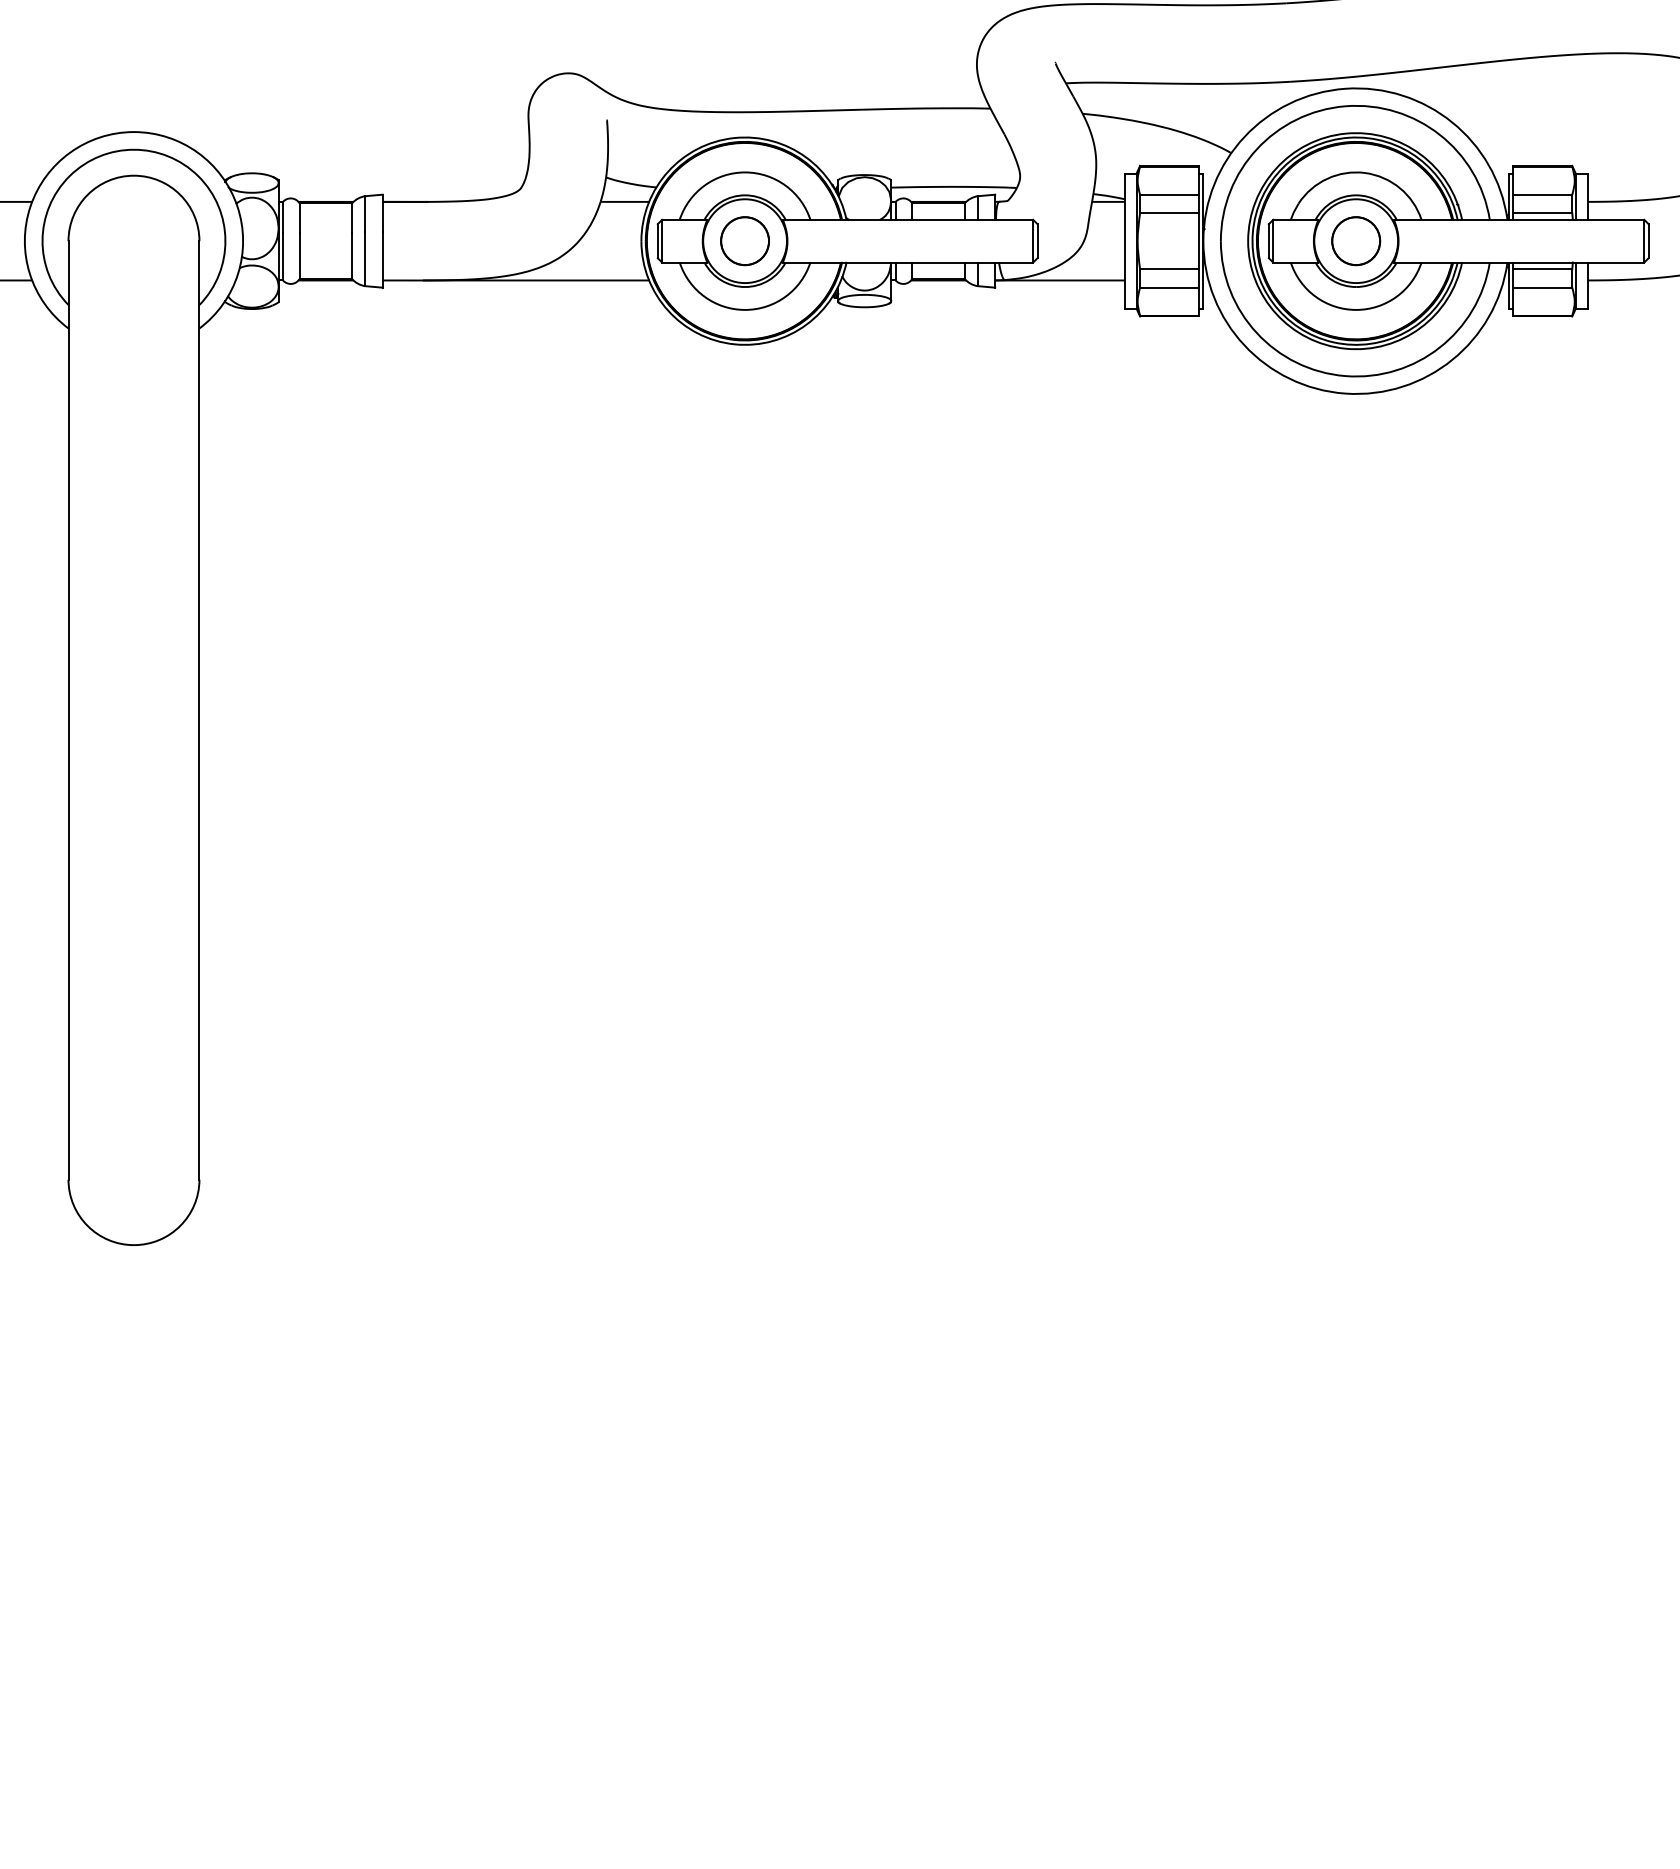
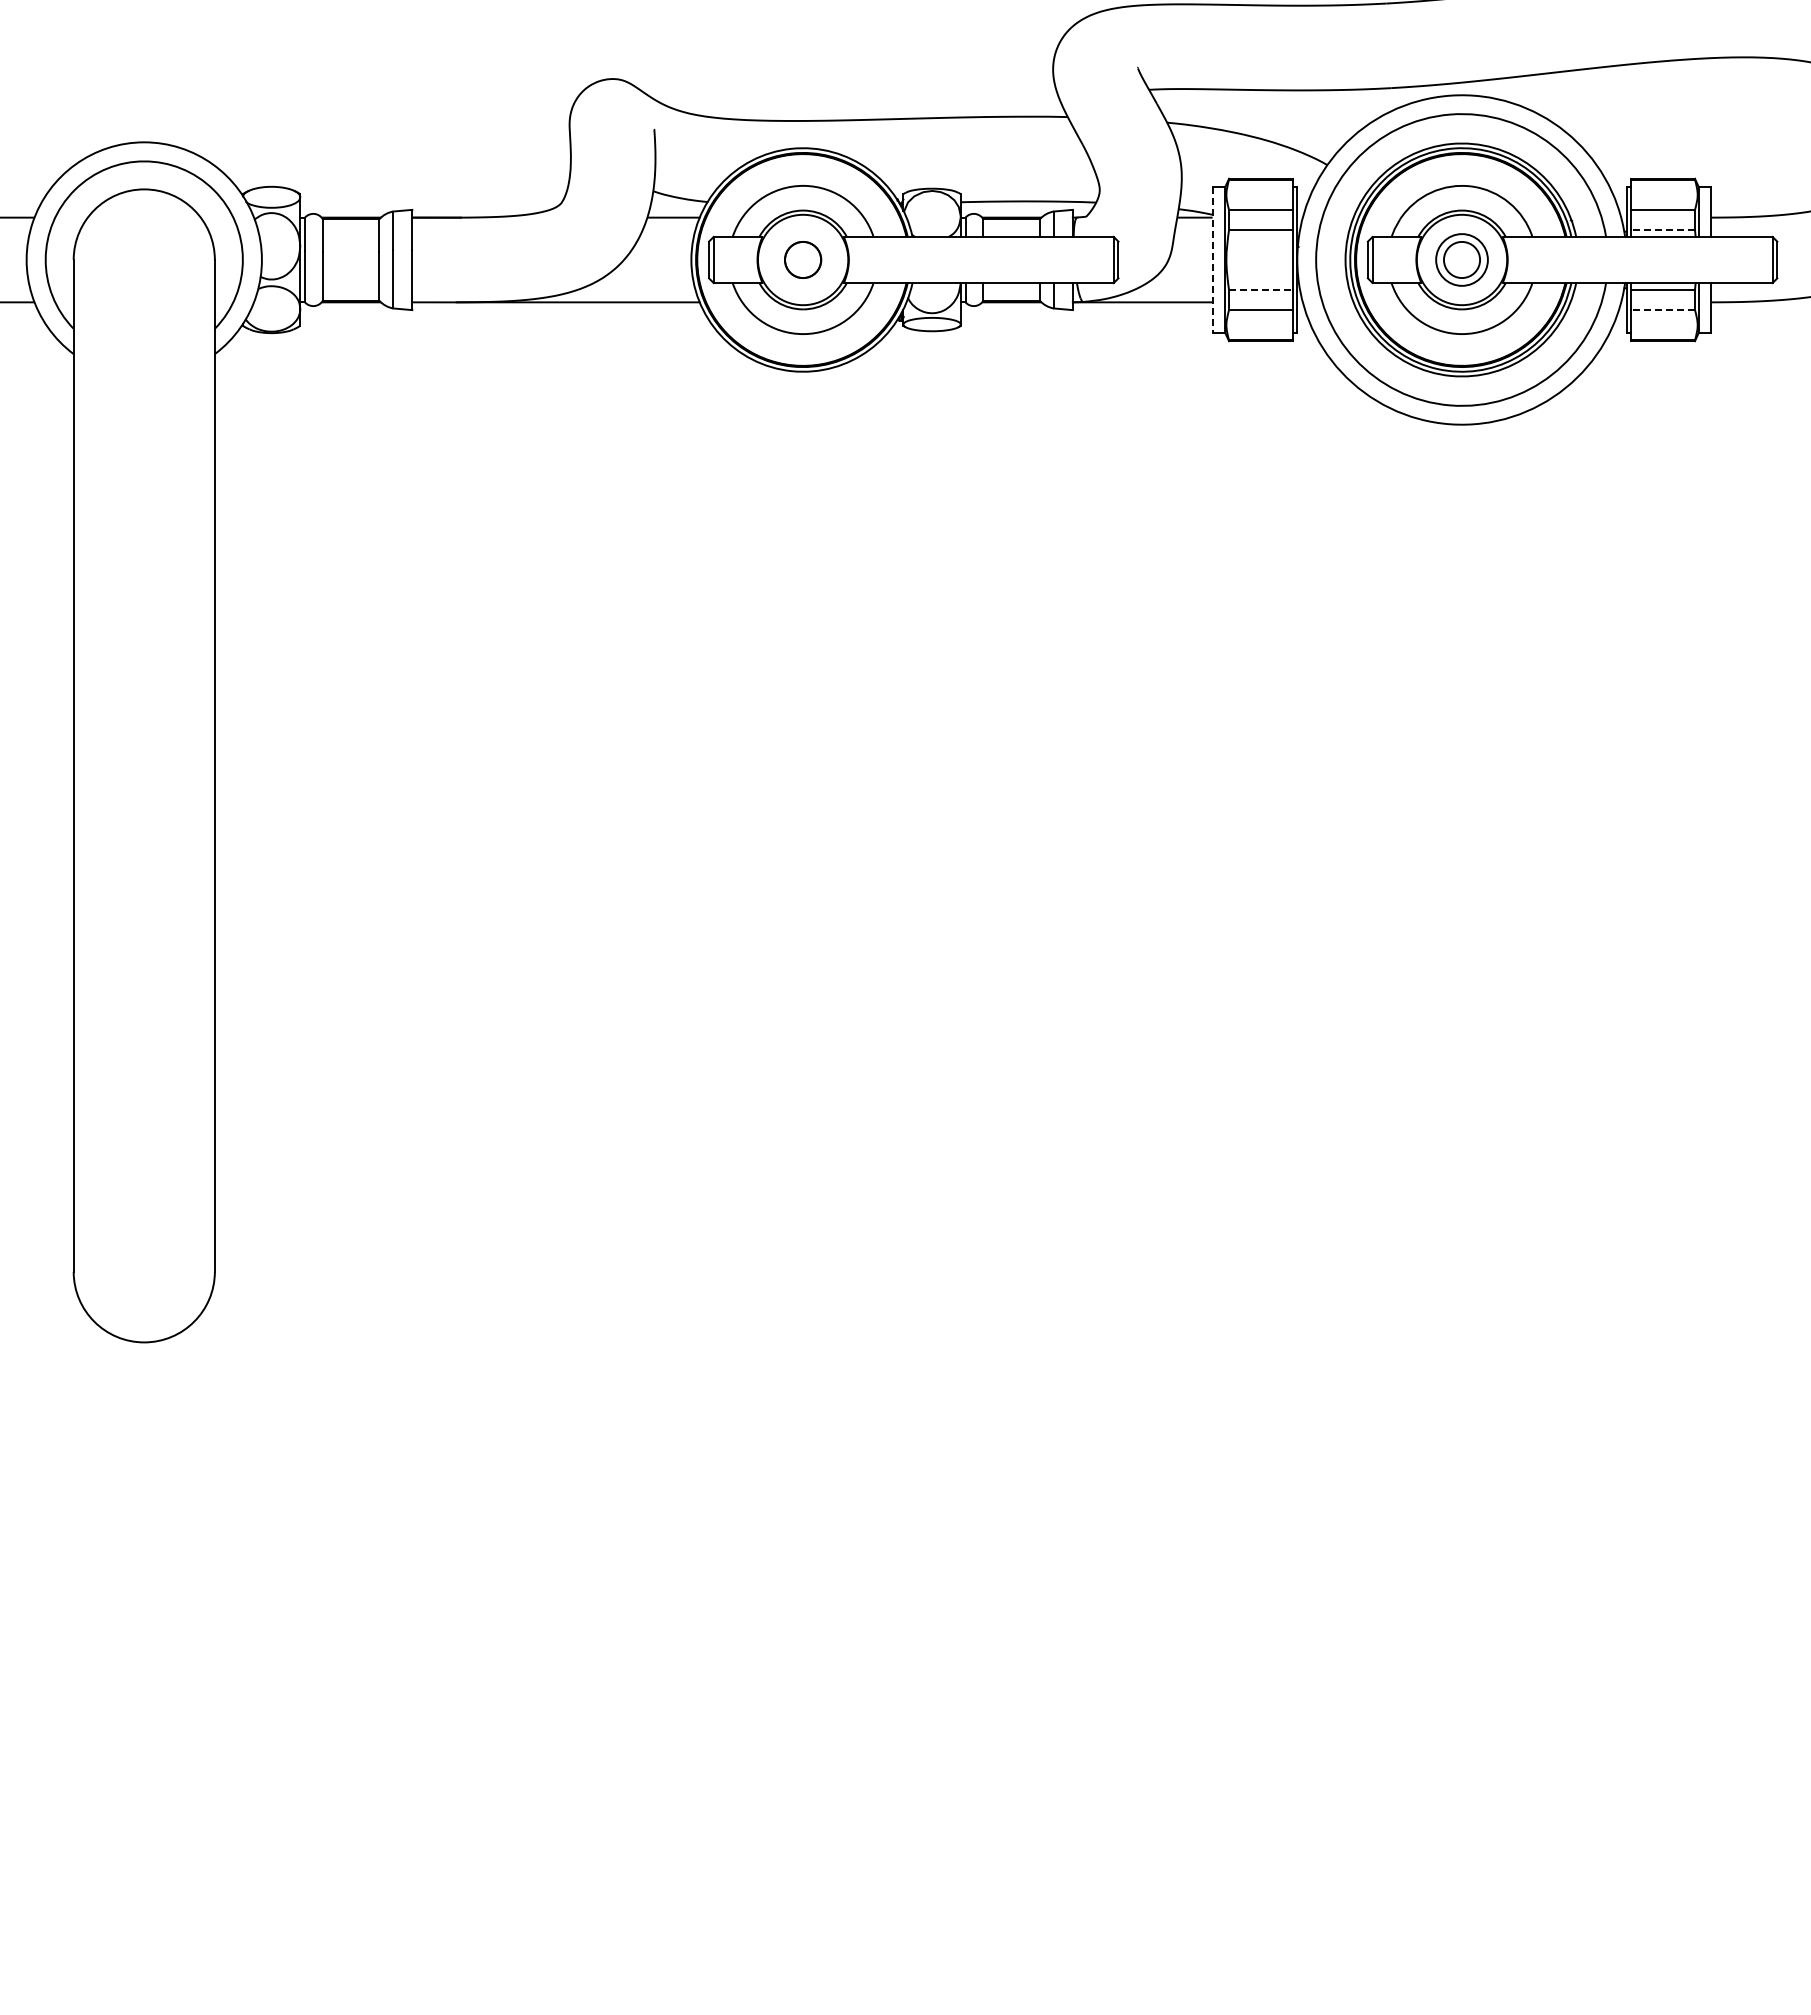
line: (1543, 212) -> (1663, 229), solid -> dashed
circle: (744, 240) -> (802, 259), size x0.7
circle: (1355, 240) -> (1461, 259), size x0.7
line: (1124, 241) -> (1212, 260), solid -> dashed
line: (1169, 269) -> (1260, 290), solid -> dashed
line: (1543, 288) -> (1663, 310), solid -> dashed

